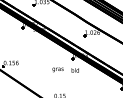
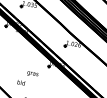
text: (74, 70) -> (20, 82), moved

